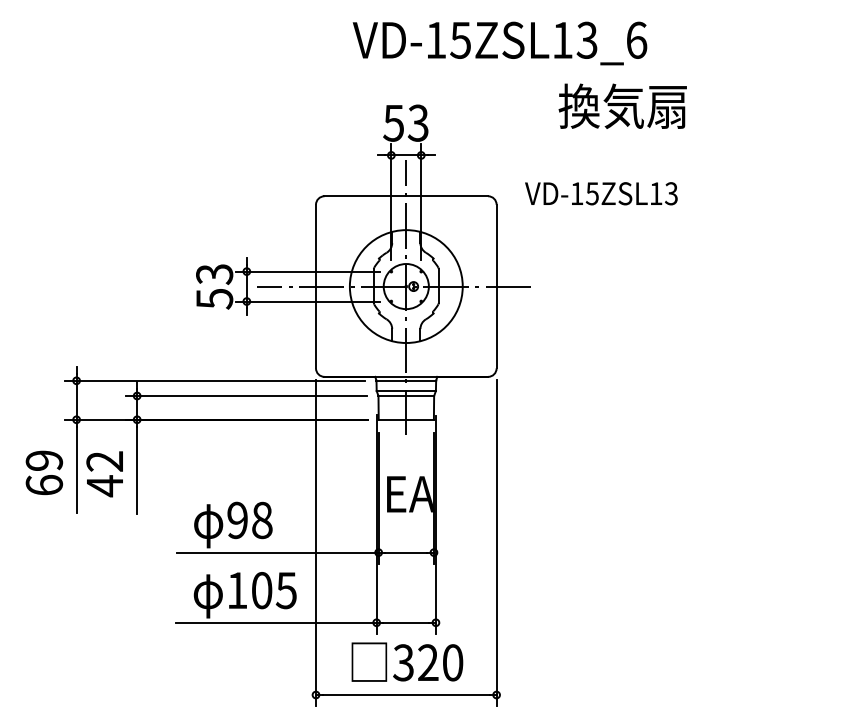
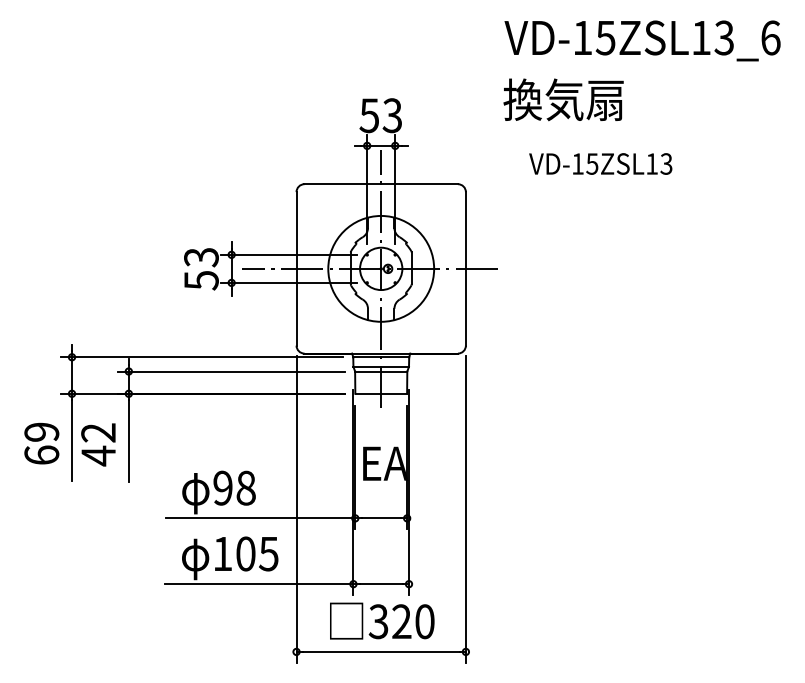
text: (499, 43) -> (642, 40), moved
text: (622, 105) -> (563, 99), moved
text: (601, 193) -> (600, 163), moved

